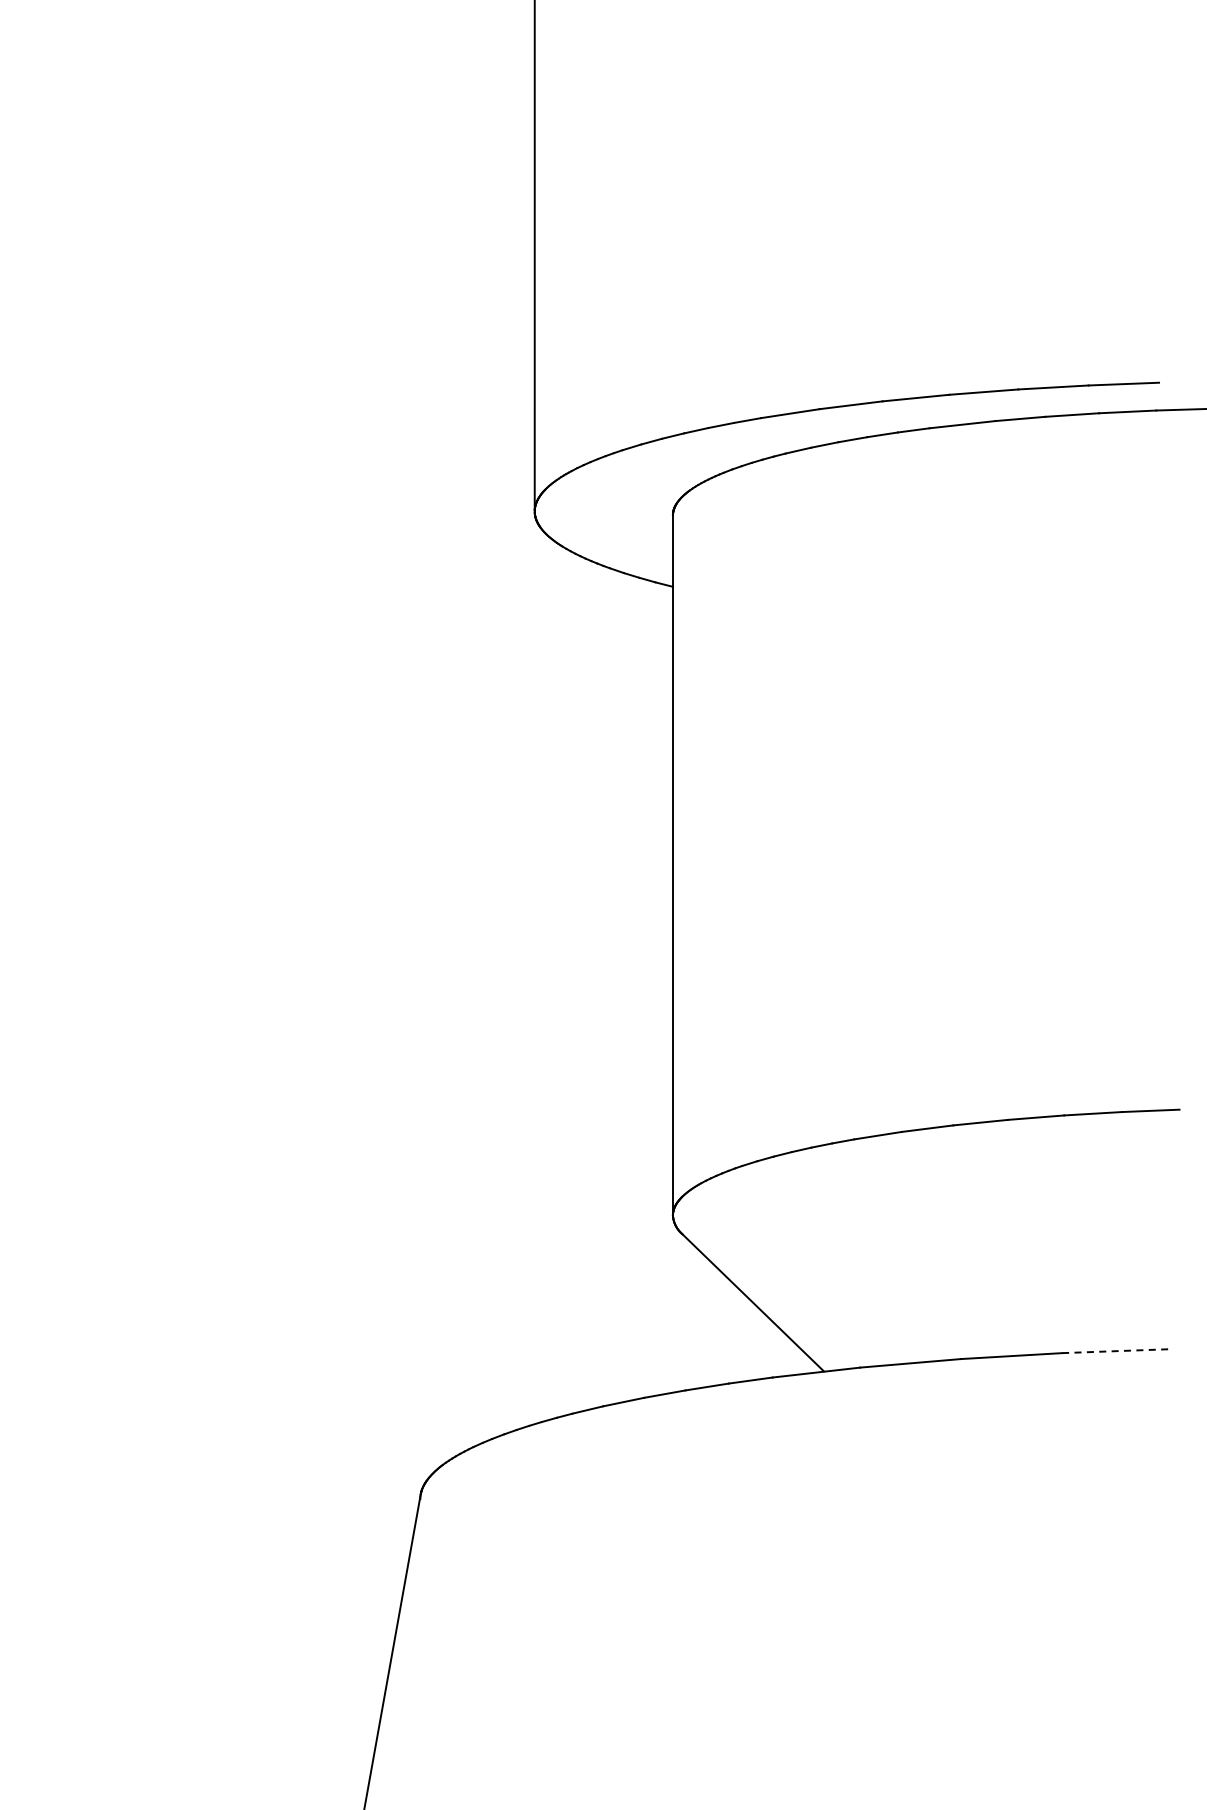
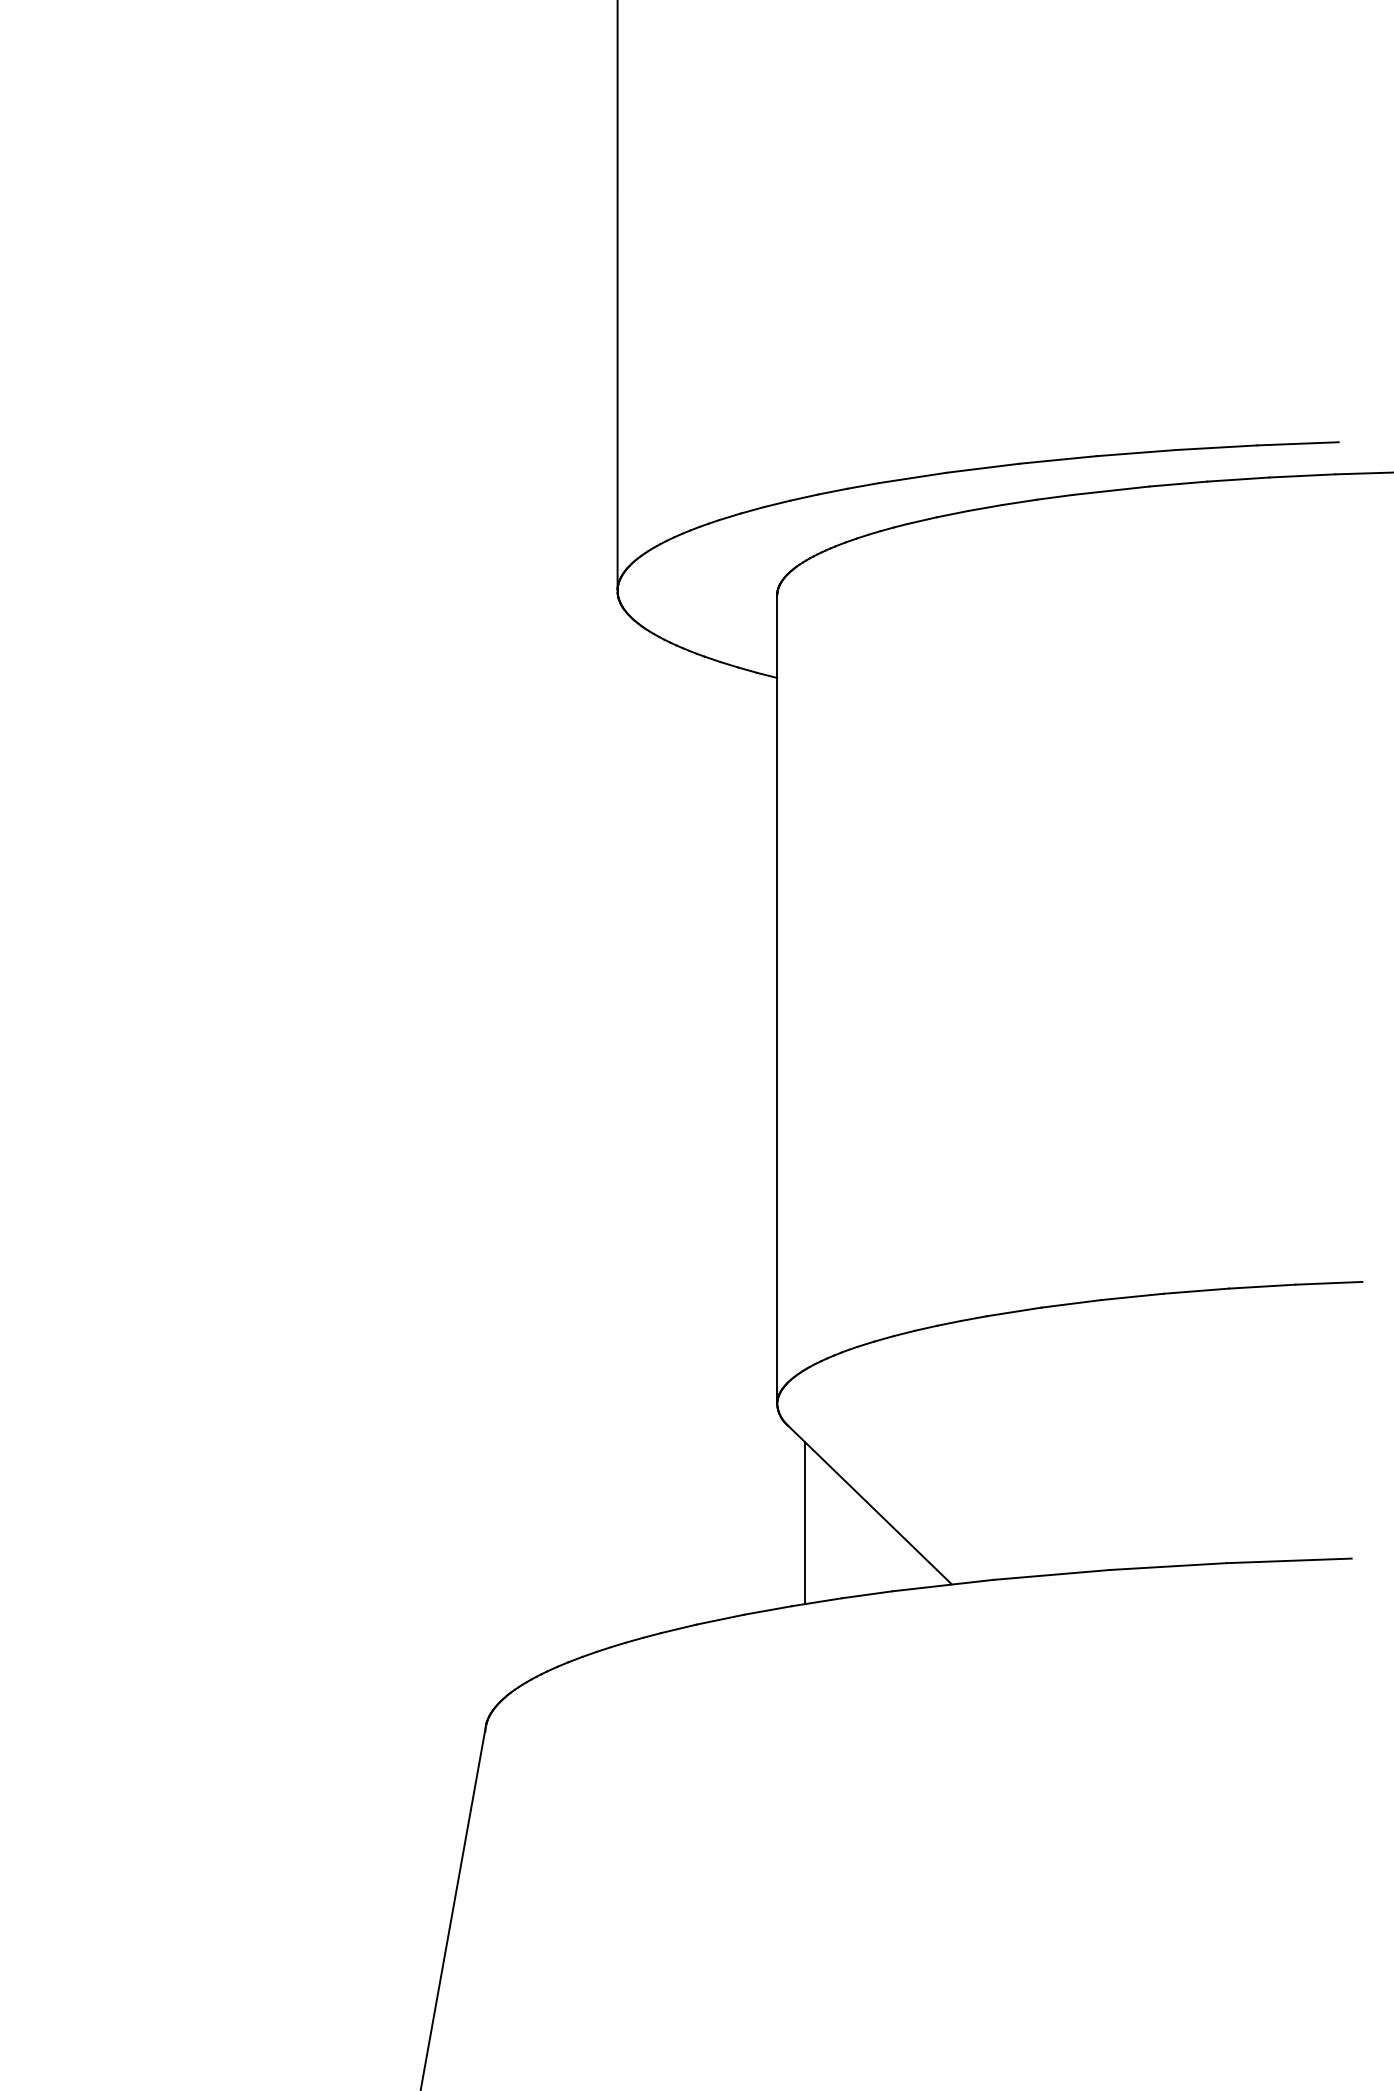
line: (696, 1318) -> (804, 1523), added
line: (1116, 1351) -> (1289, 1561), dashed -> solid

